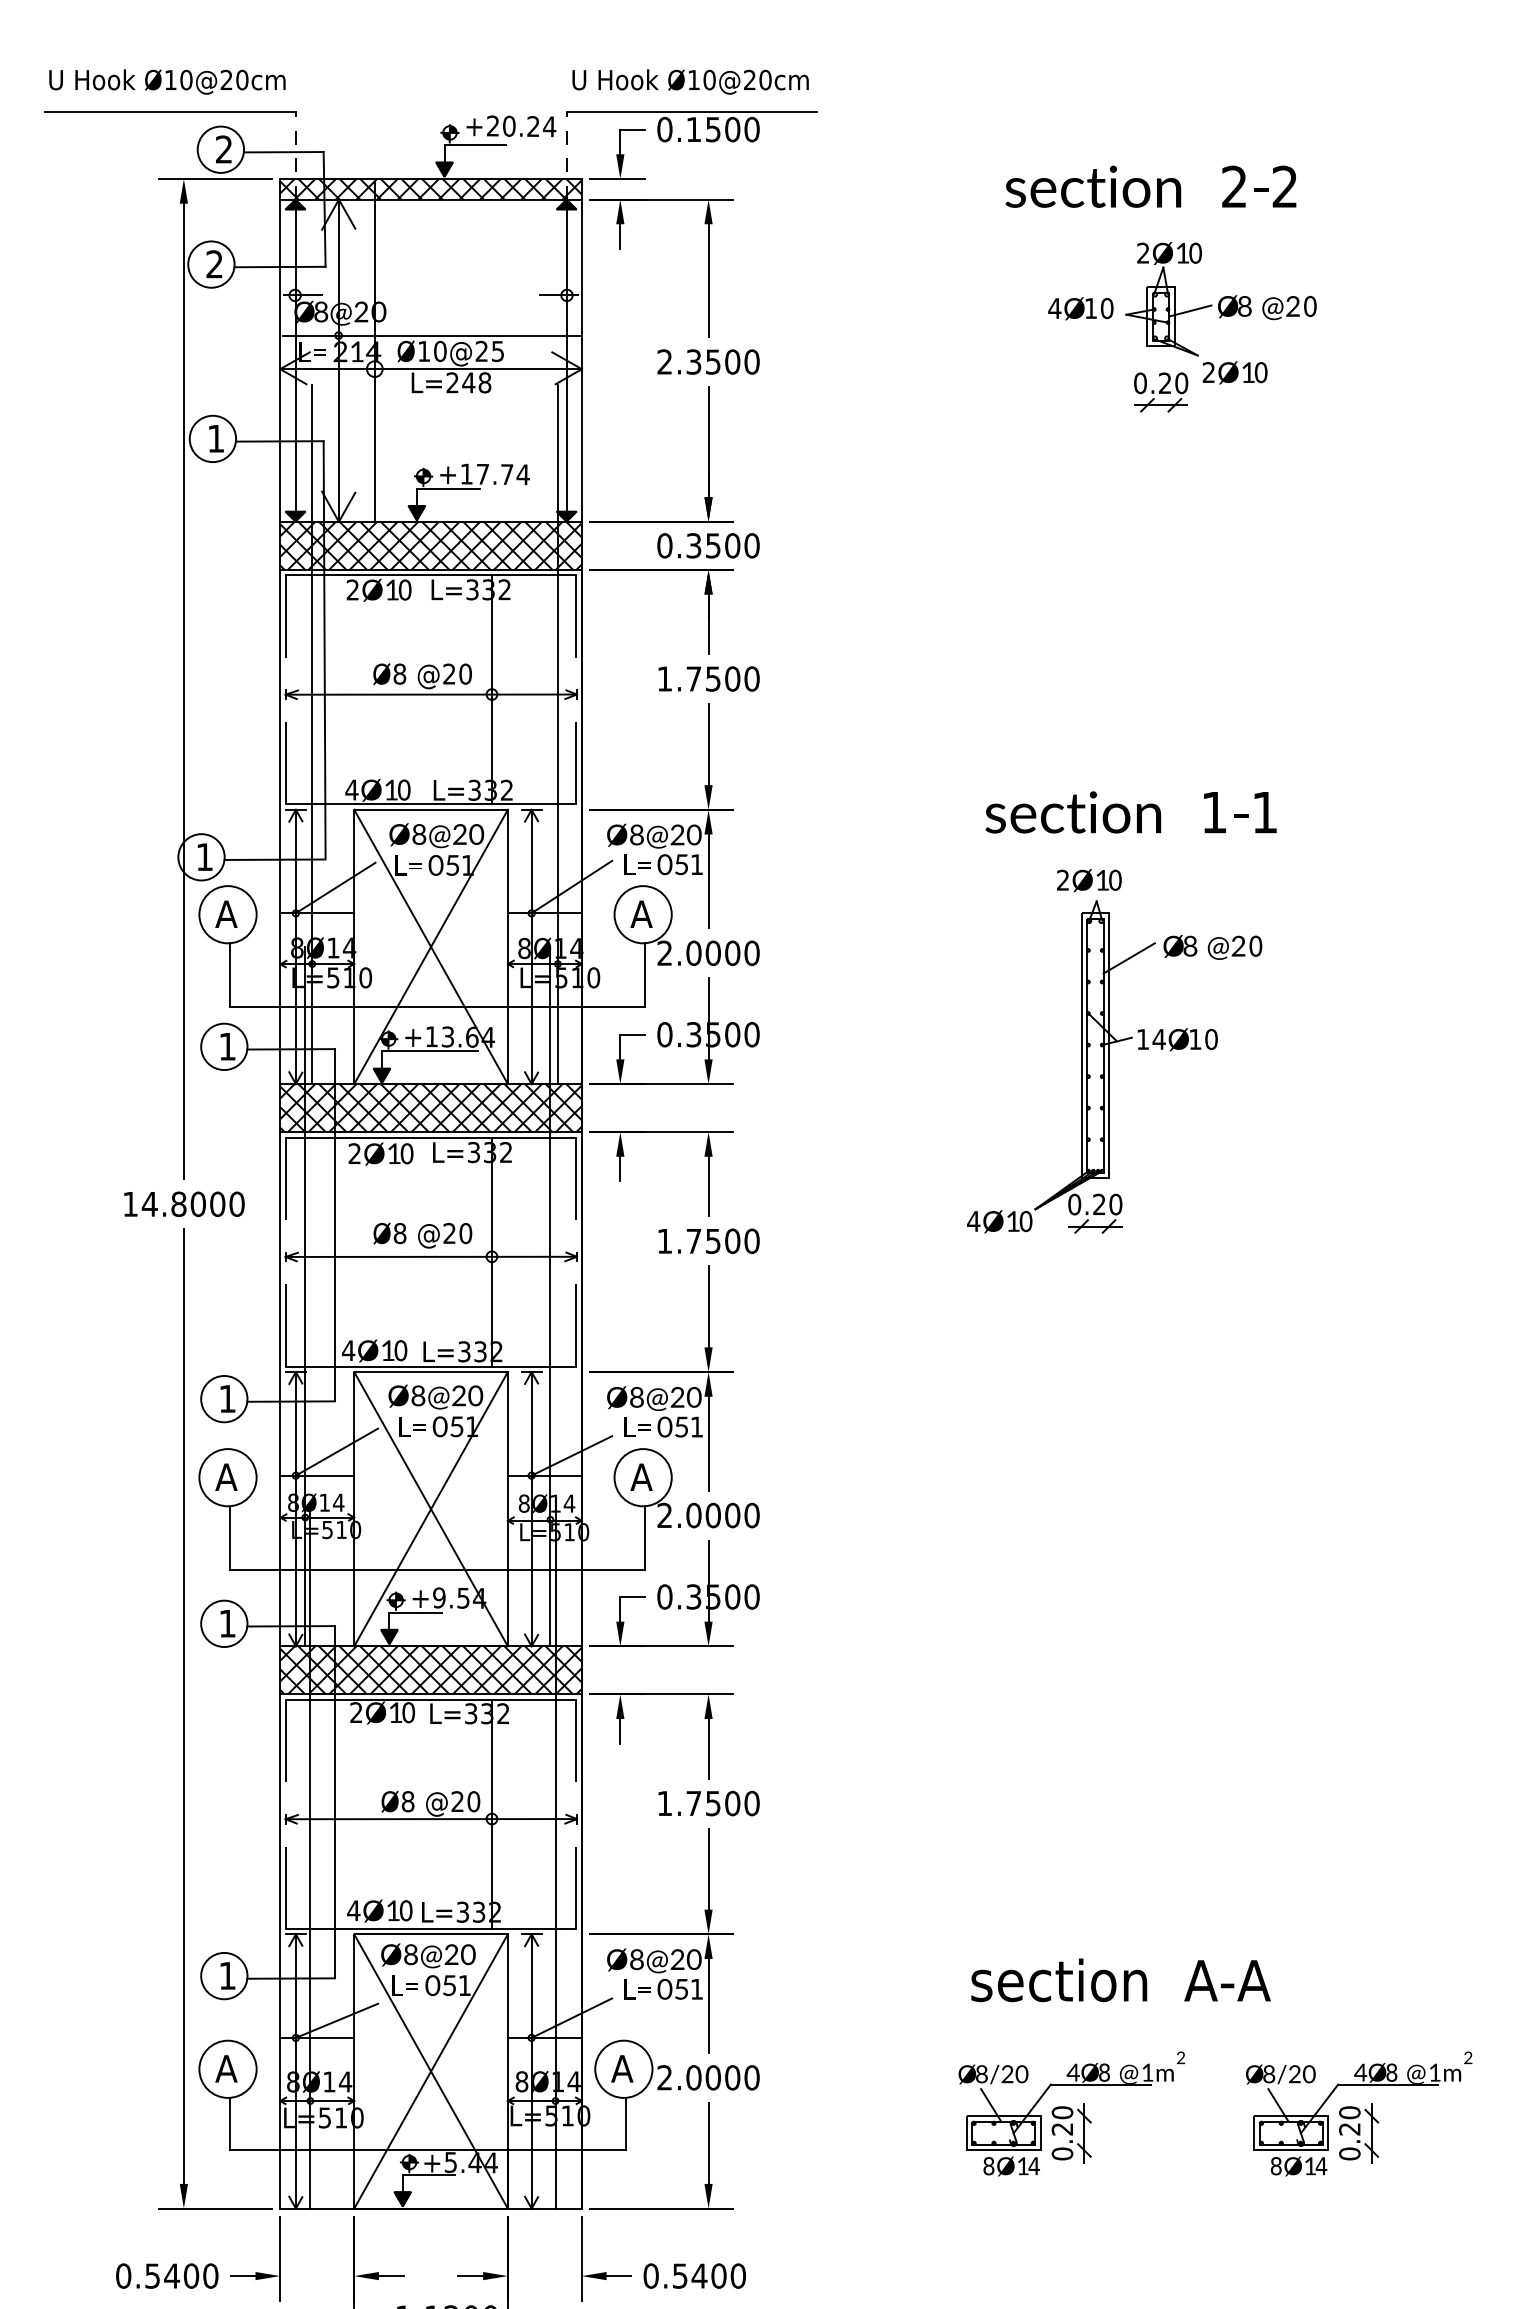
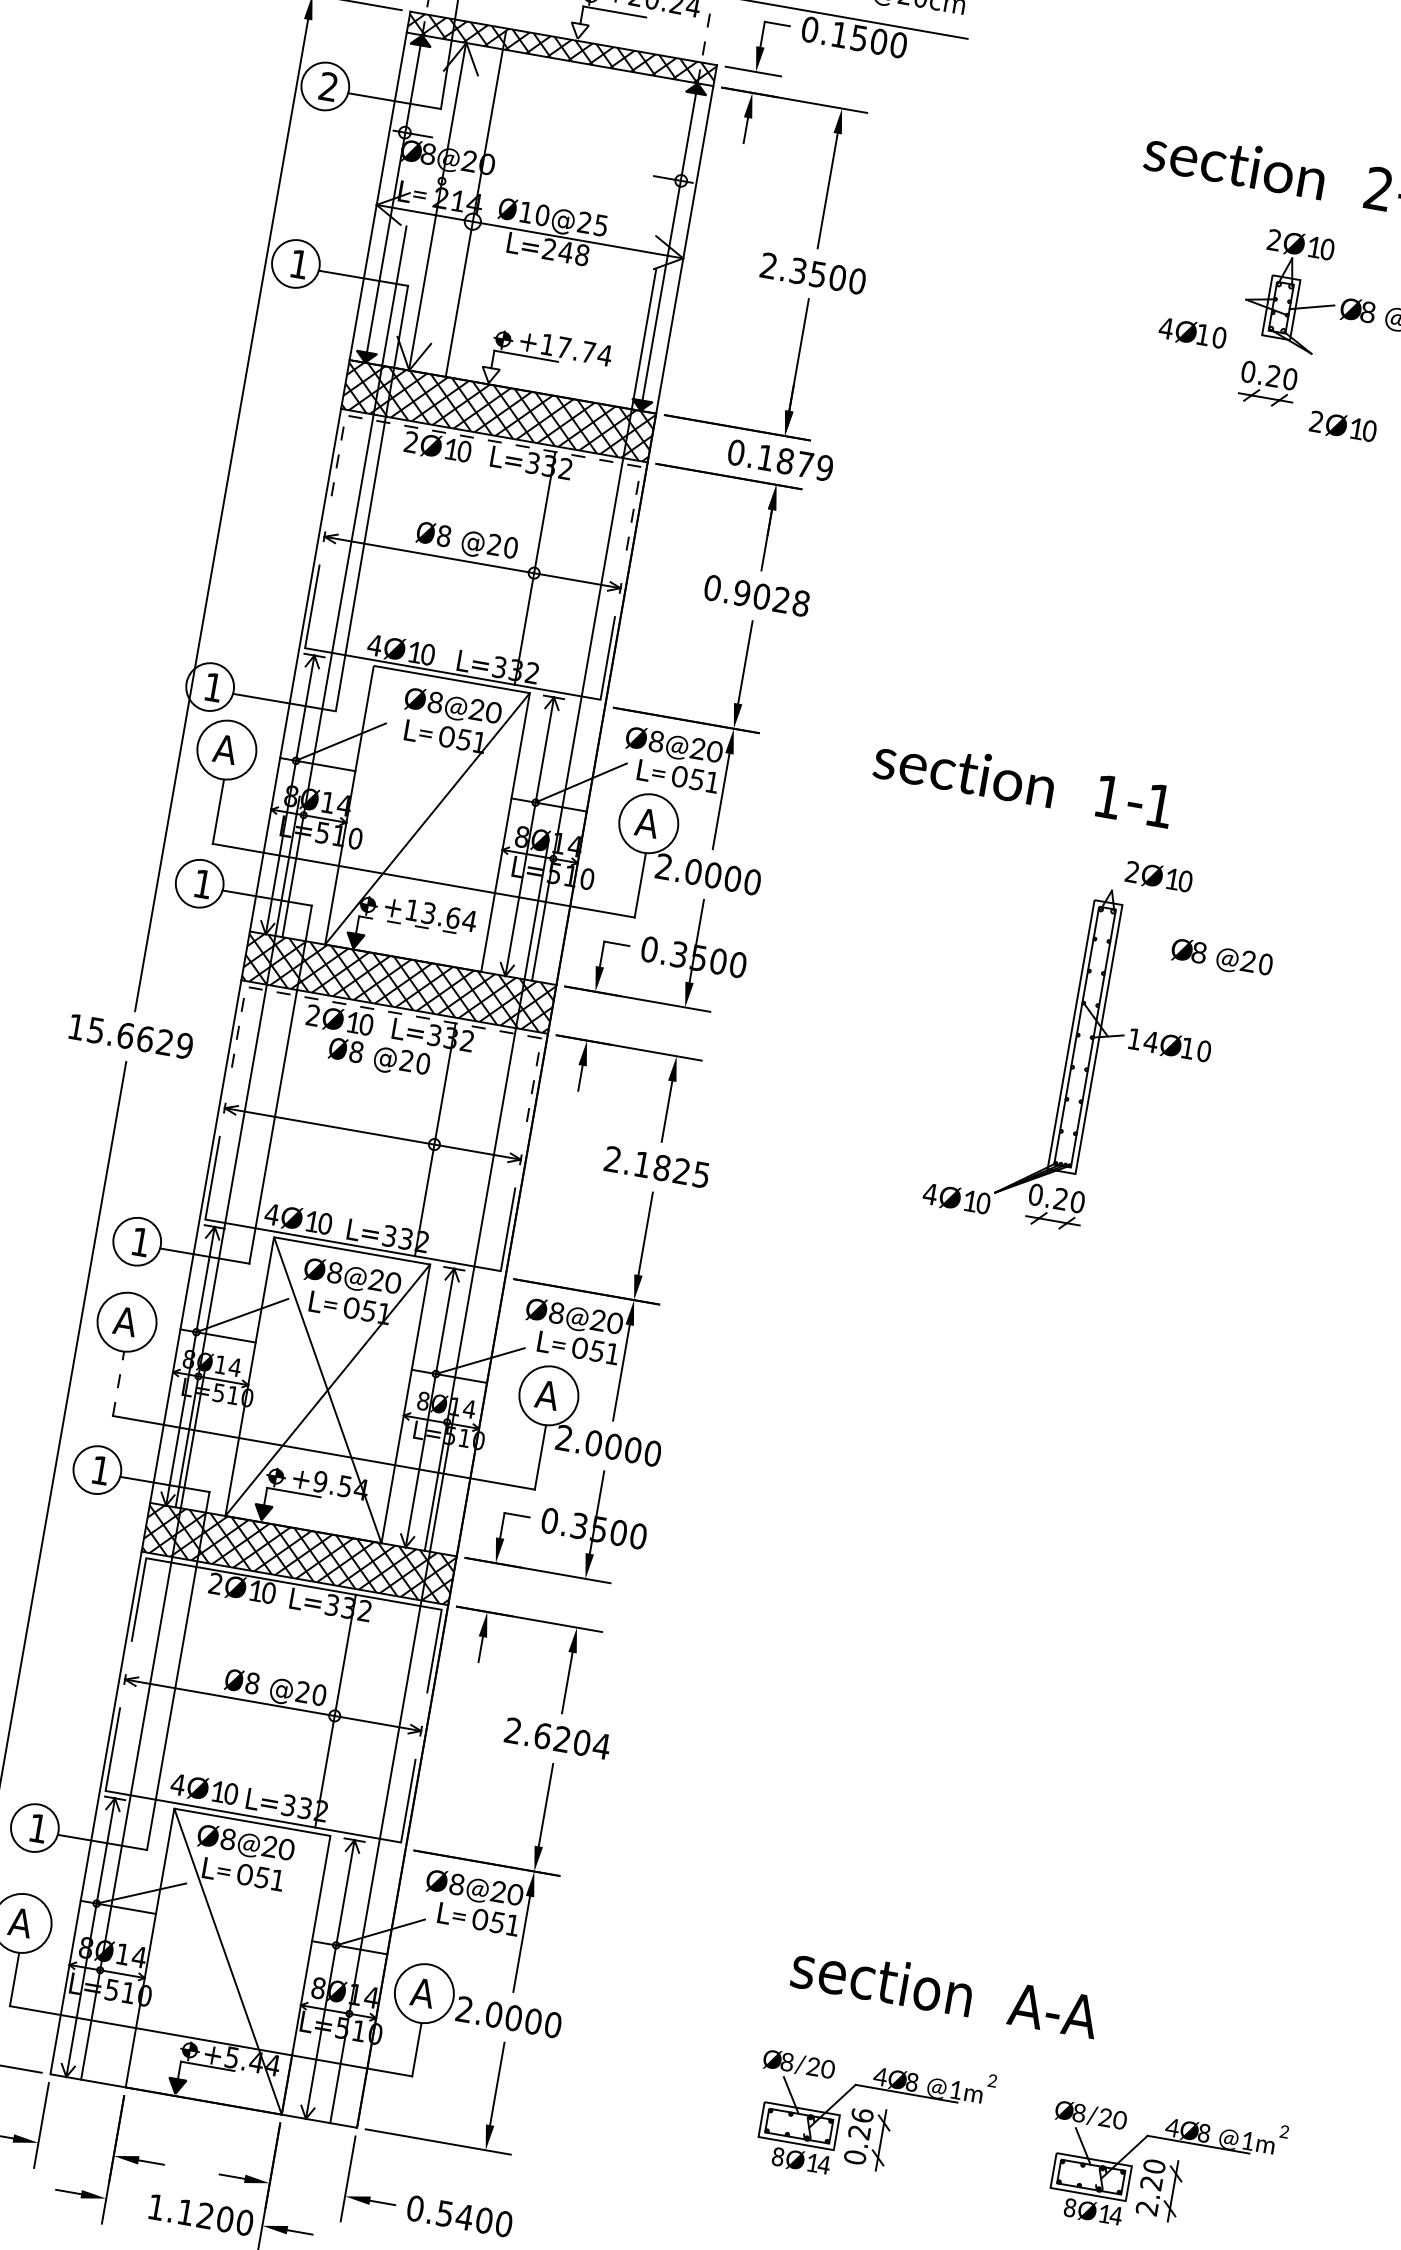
fill: (444, 169) -> (579, 31), removed
text: (1080, 308) -> (1192, 333), moved
line: (431, 335) -> (536, 197), removed
text: (1234, 372) -> (1342, 426), moved
fill: (416, 512) -> (489, 374), removed
text: (722, 545) -> (794, 462), 0.3500 -> 0.1879
line: (430, 575) -> (492, 441), solid -> dashed
text: (708, 678) -> (757, 595), 1.7500 -> 0.9028
text: (1130, 812) -> (1022, 781), moved
text: (1089, 880) -> (1159, 876), moved
line: (430, 946) -> (427, 818), removed
line: (1128, 958) -> (1134, 954), removed
line: (429, 1051) -> (407, 924), solid -> dashed
line: (430, 1137) -> (393, 1012), solid -> dashed
text: (192, 1204) -> (139, 1038), 14.8000 -> 15.6629
text: (422, 1235) -> (378, 1058), moved
text: (708, 1241) -> (657, 1167), 1.7500 -> 2.1825
line: (230, 1537) -> (118, 1383), solid -> dashed
text: (708, 1803) -> (557, 1738), 1.7500 -> 2.6204
line: (430, 2071) -> (227, 1961), removed
text: (1061, 2112) -> (861, 2115), 0.20 -> 0.26
text: (1349, 2153) -> (1146, 2207), 0.20 -> 2.20

